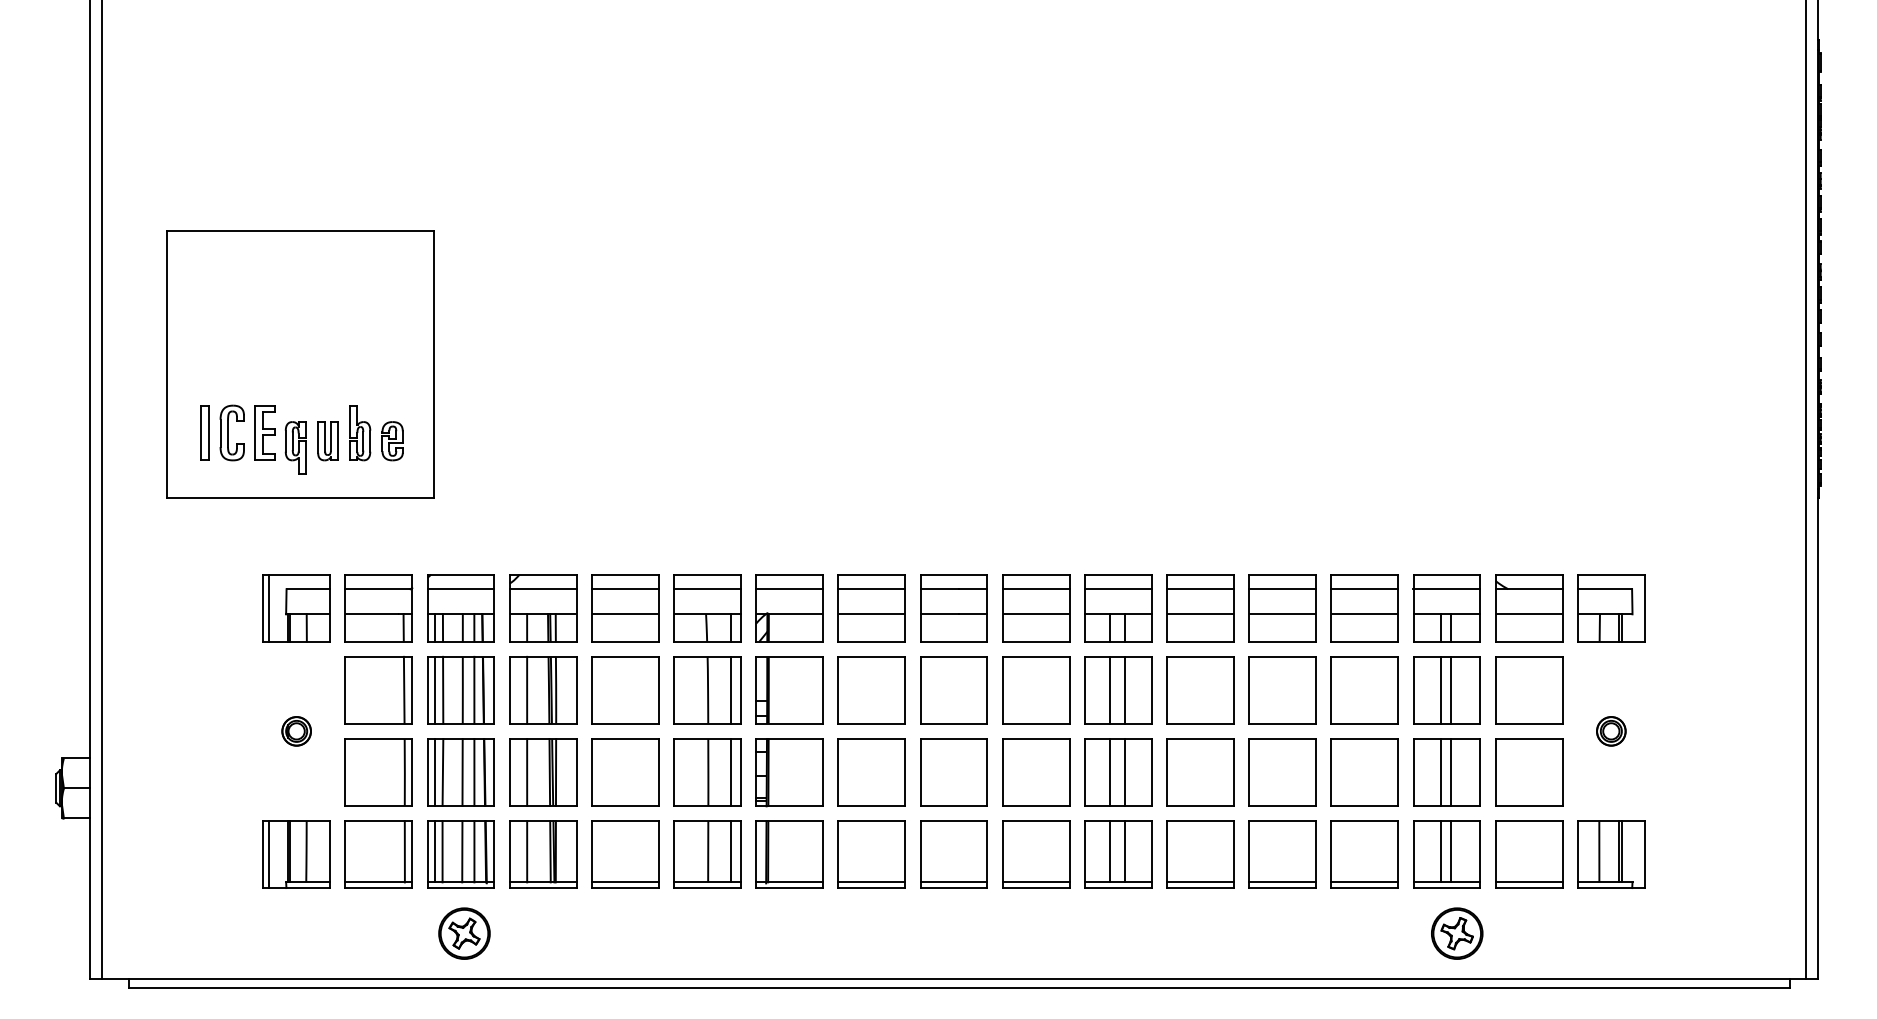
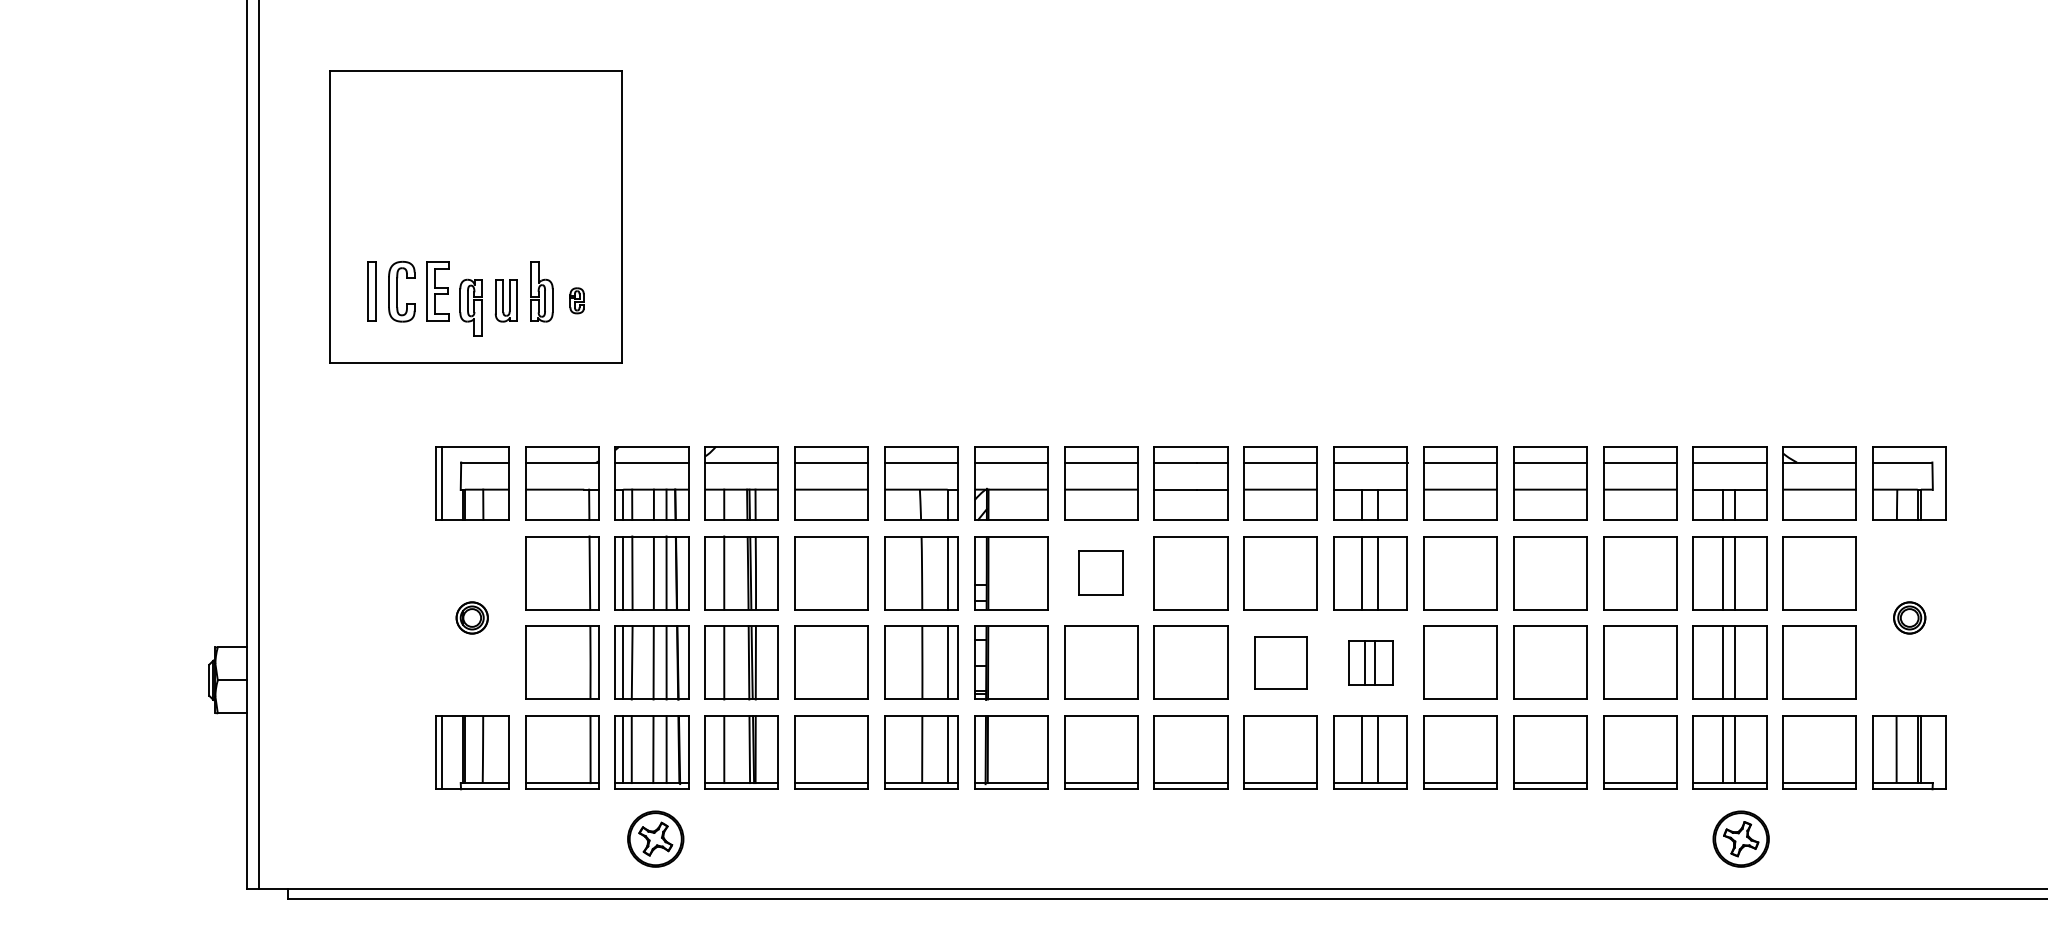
part: (392, 441) -> (577, 301), size x0.6
part: (871, 690) -> (1100, 573), size x0.6
part: (1036, 772) -> (1281, 662), size x0.7
part: (1118, 772) -> (1370, 662), size x0.6

